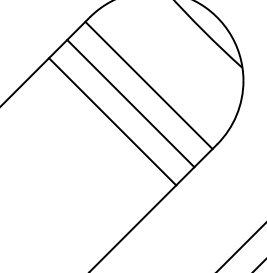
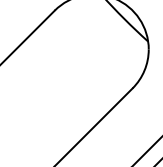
line: (148, 85) -> (90, 52), removed
line: (130, 103) -> (79, 63), removed
line: (112, 121) -> (68, 74), removed

